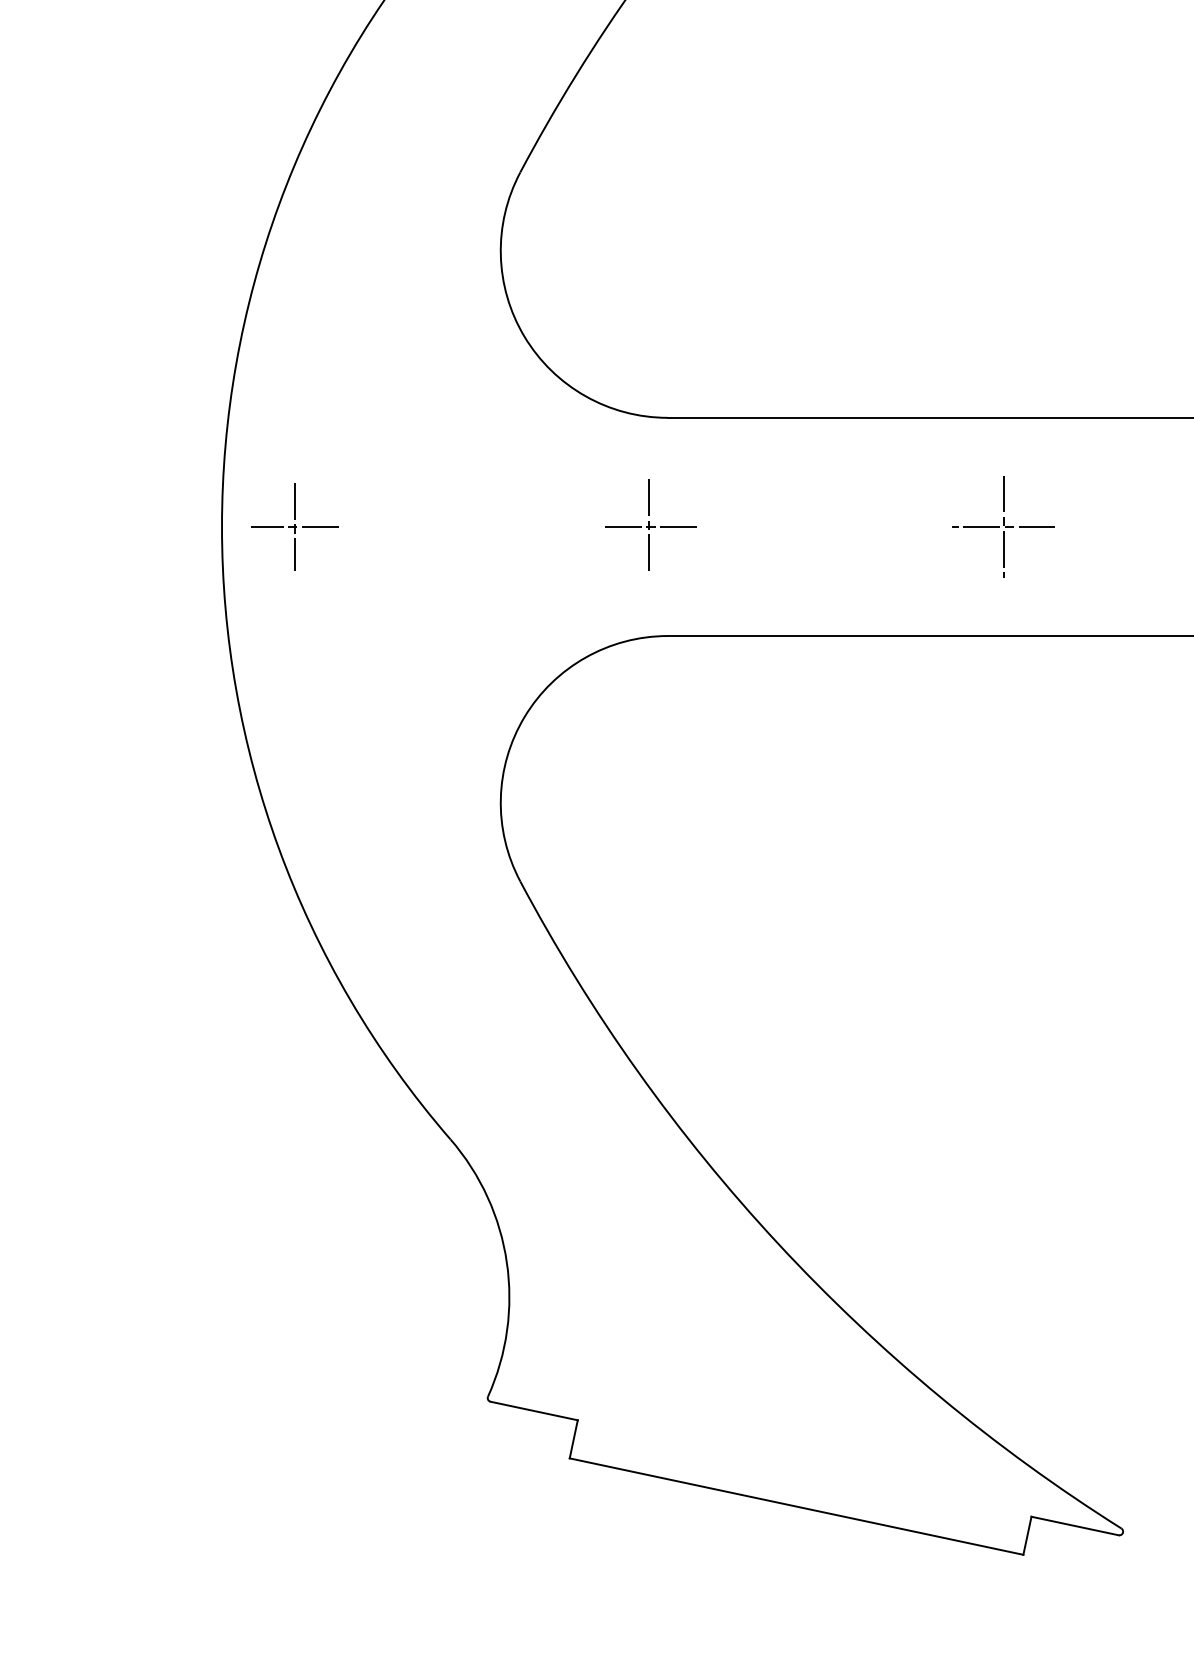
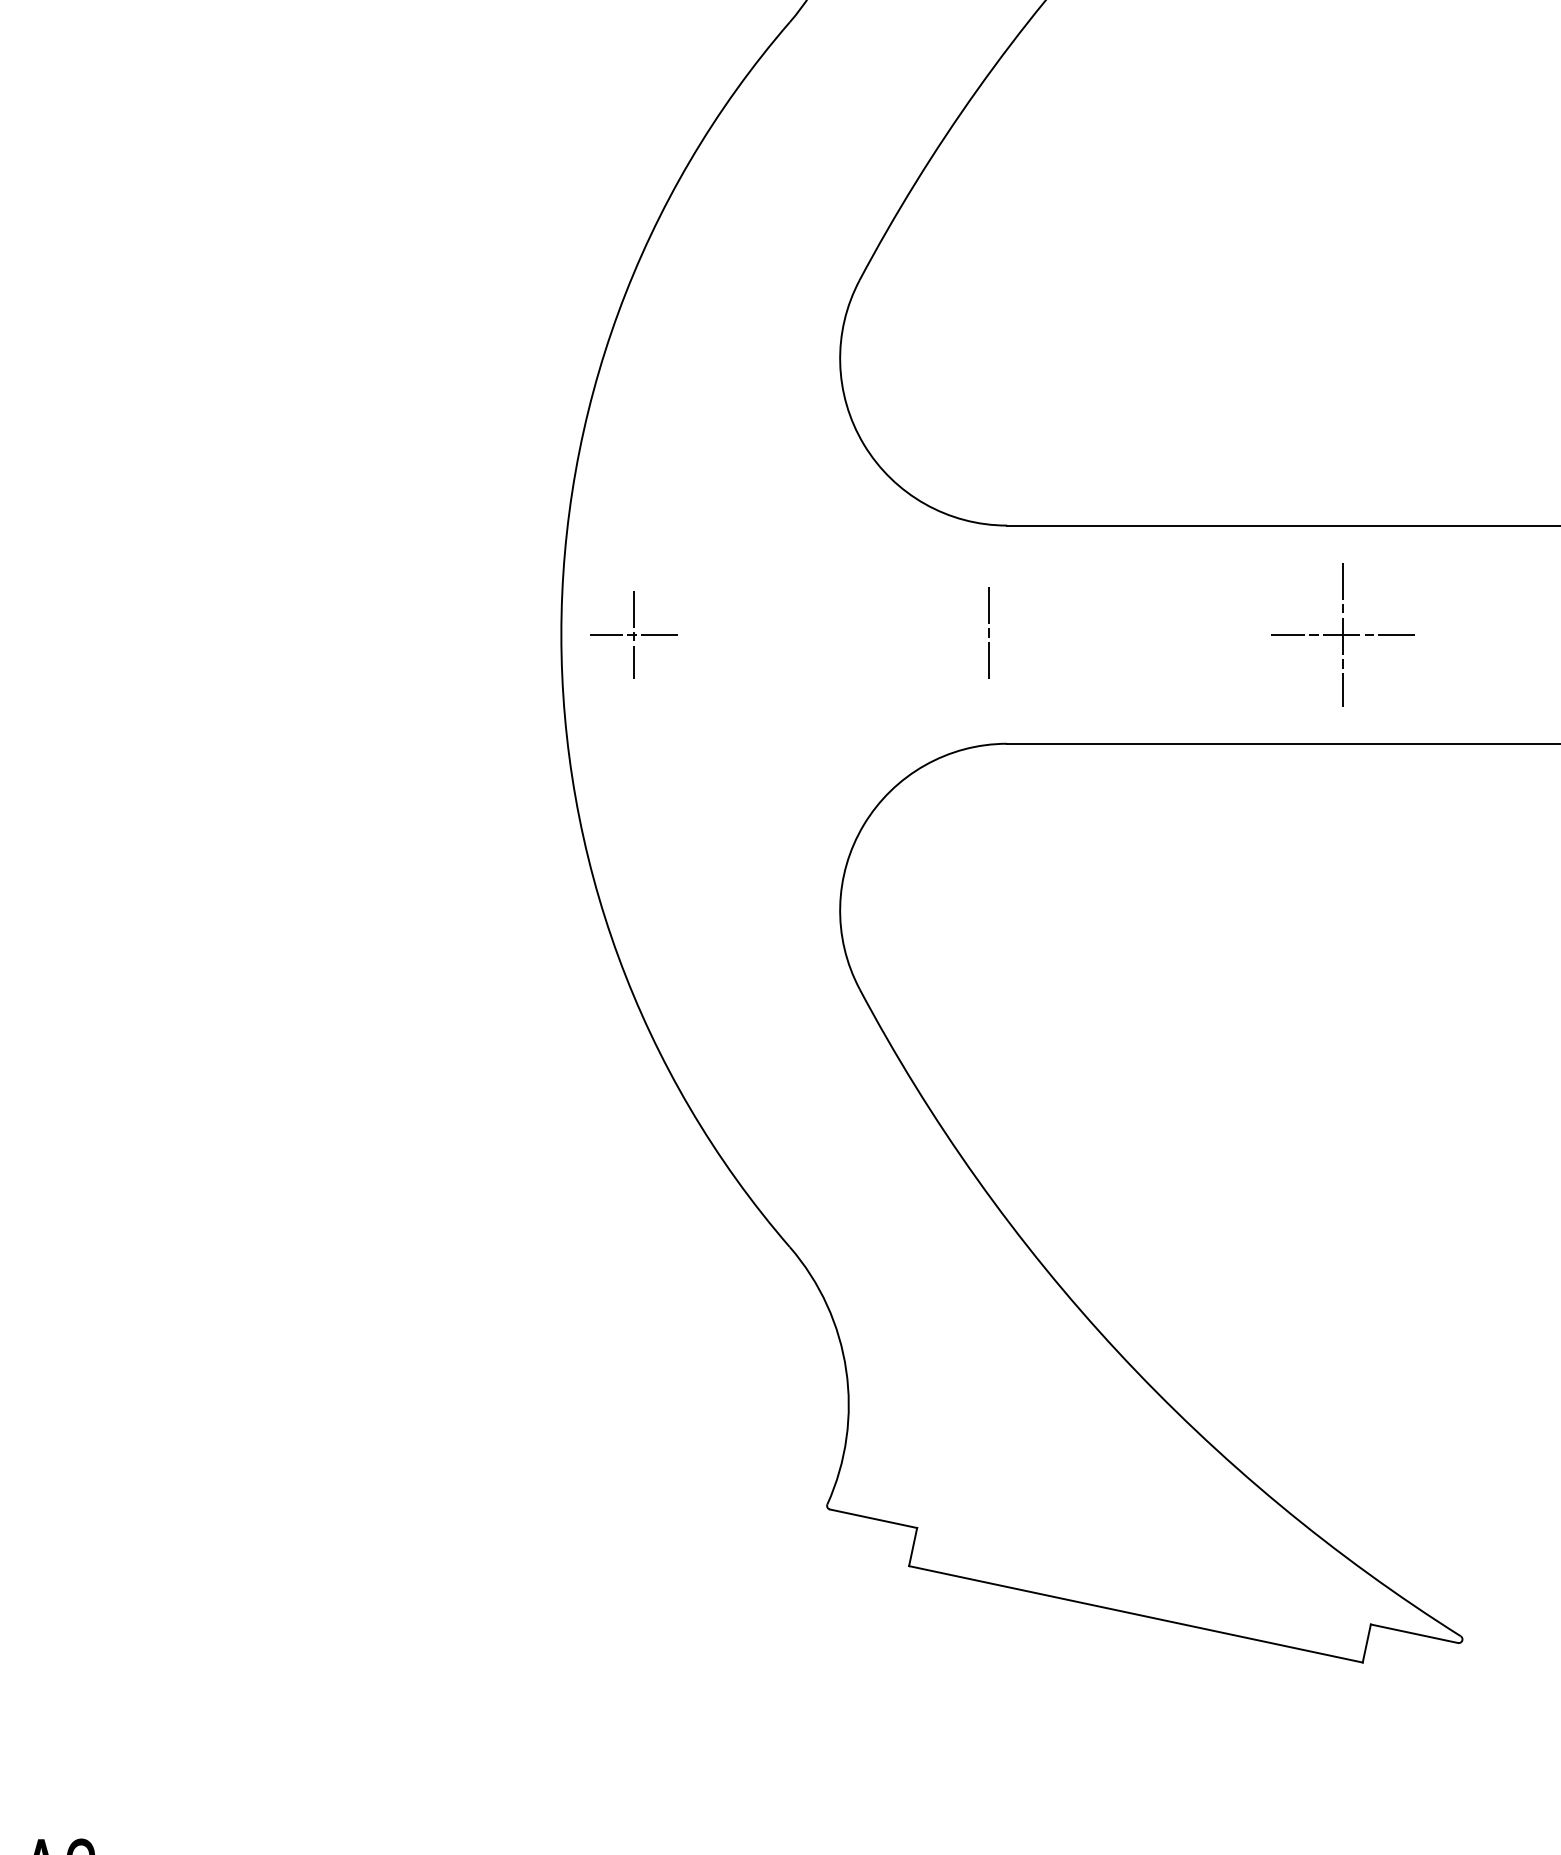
line: (649, 526) -> (988, 634), removed
part: (1004, 526) -> (1343, 634), size x1.4

